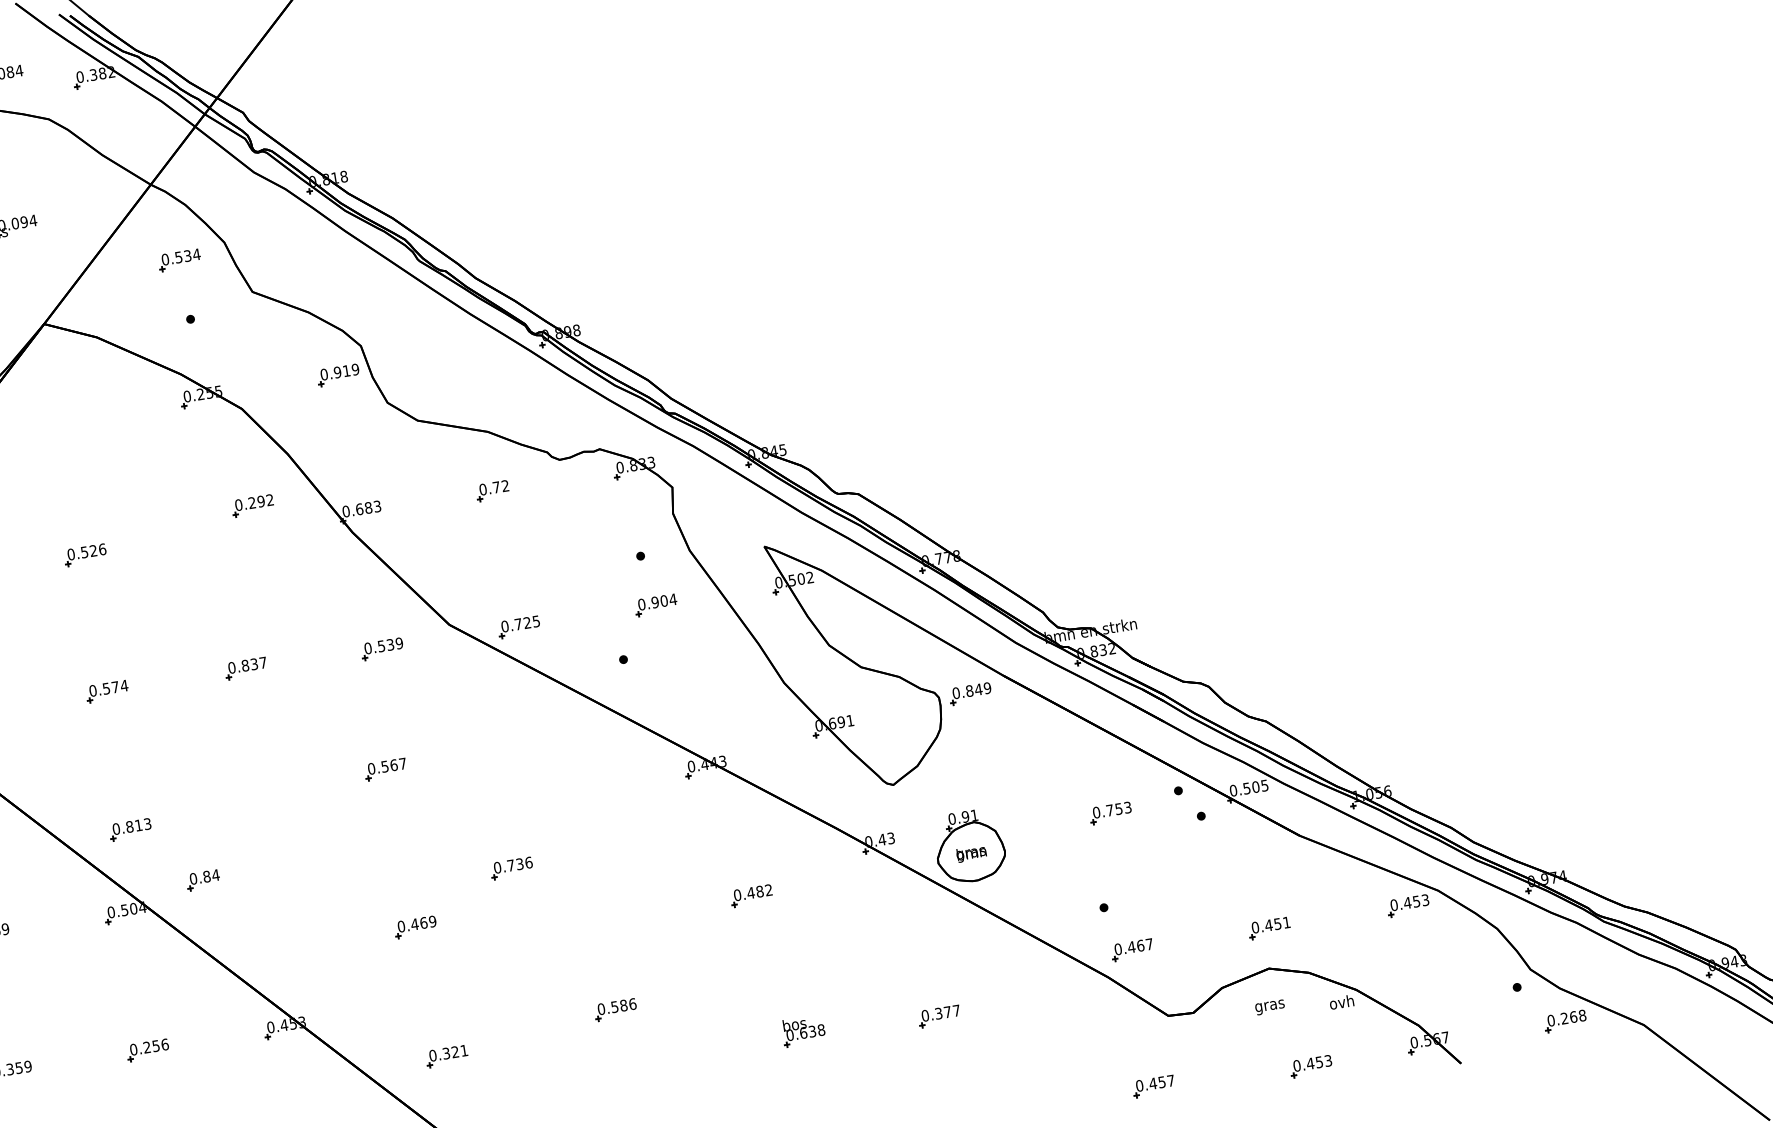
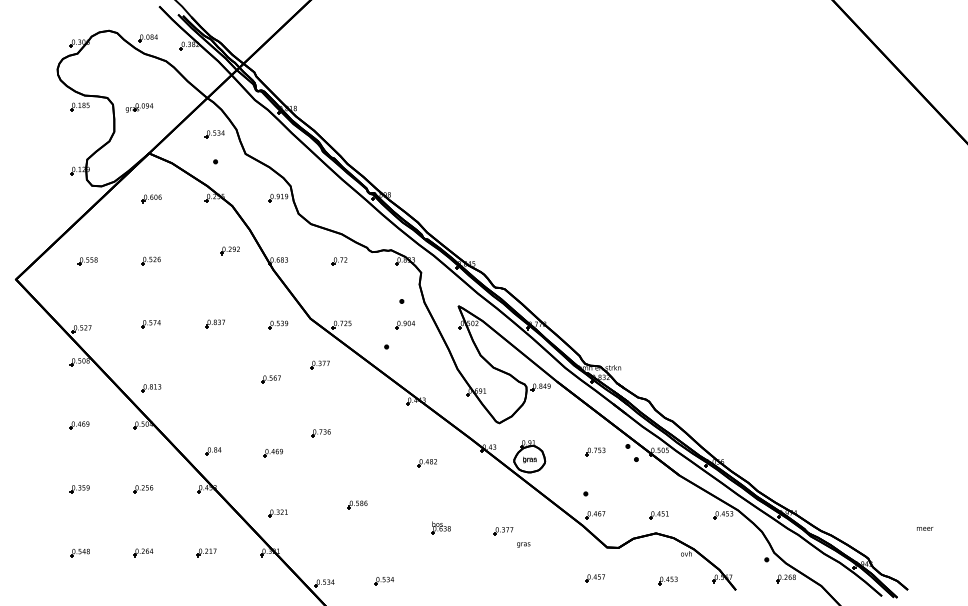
part: (64, 420) -> (151, 198), added
part: (484, 720) -> (319, 364), added
part: (202, 880) -> (213, 451), moved
text: (1269, 1006) -> (523, 544), moved

